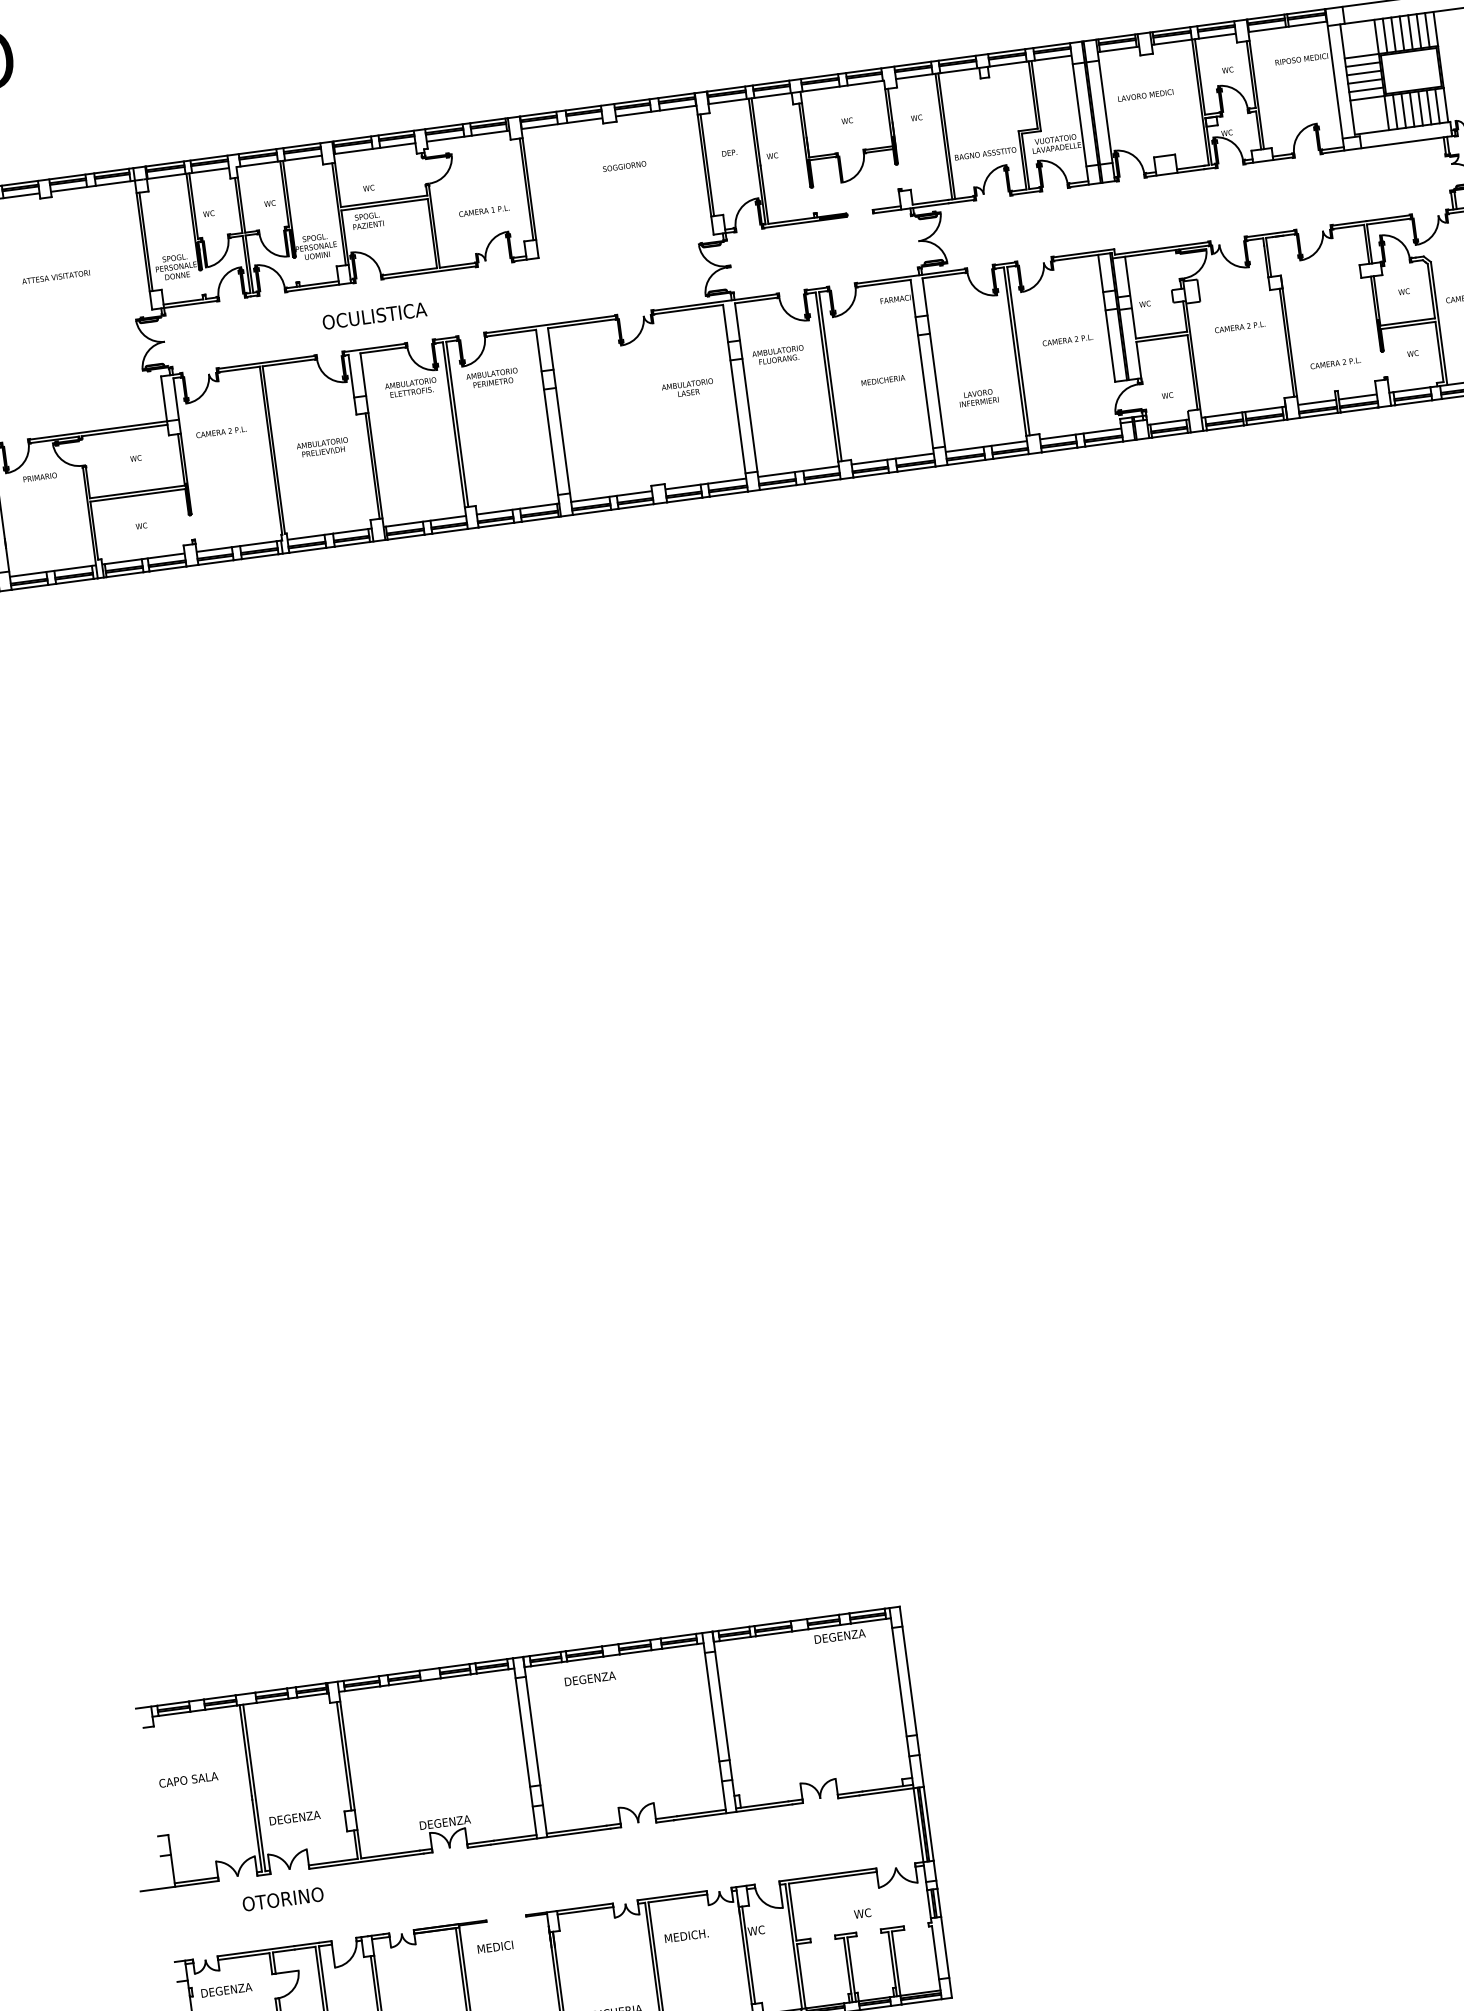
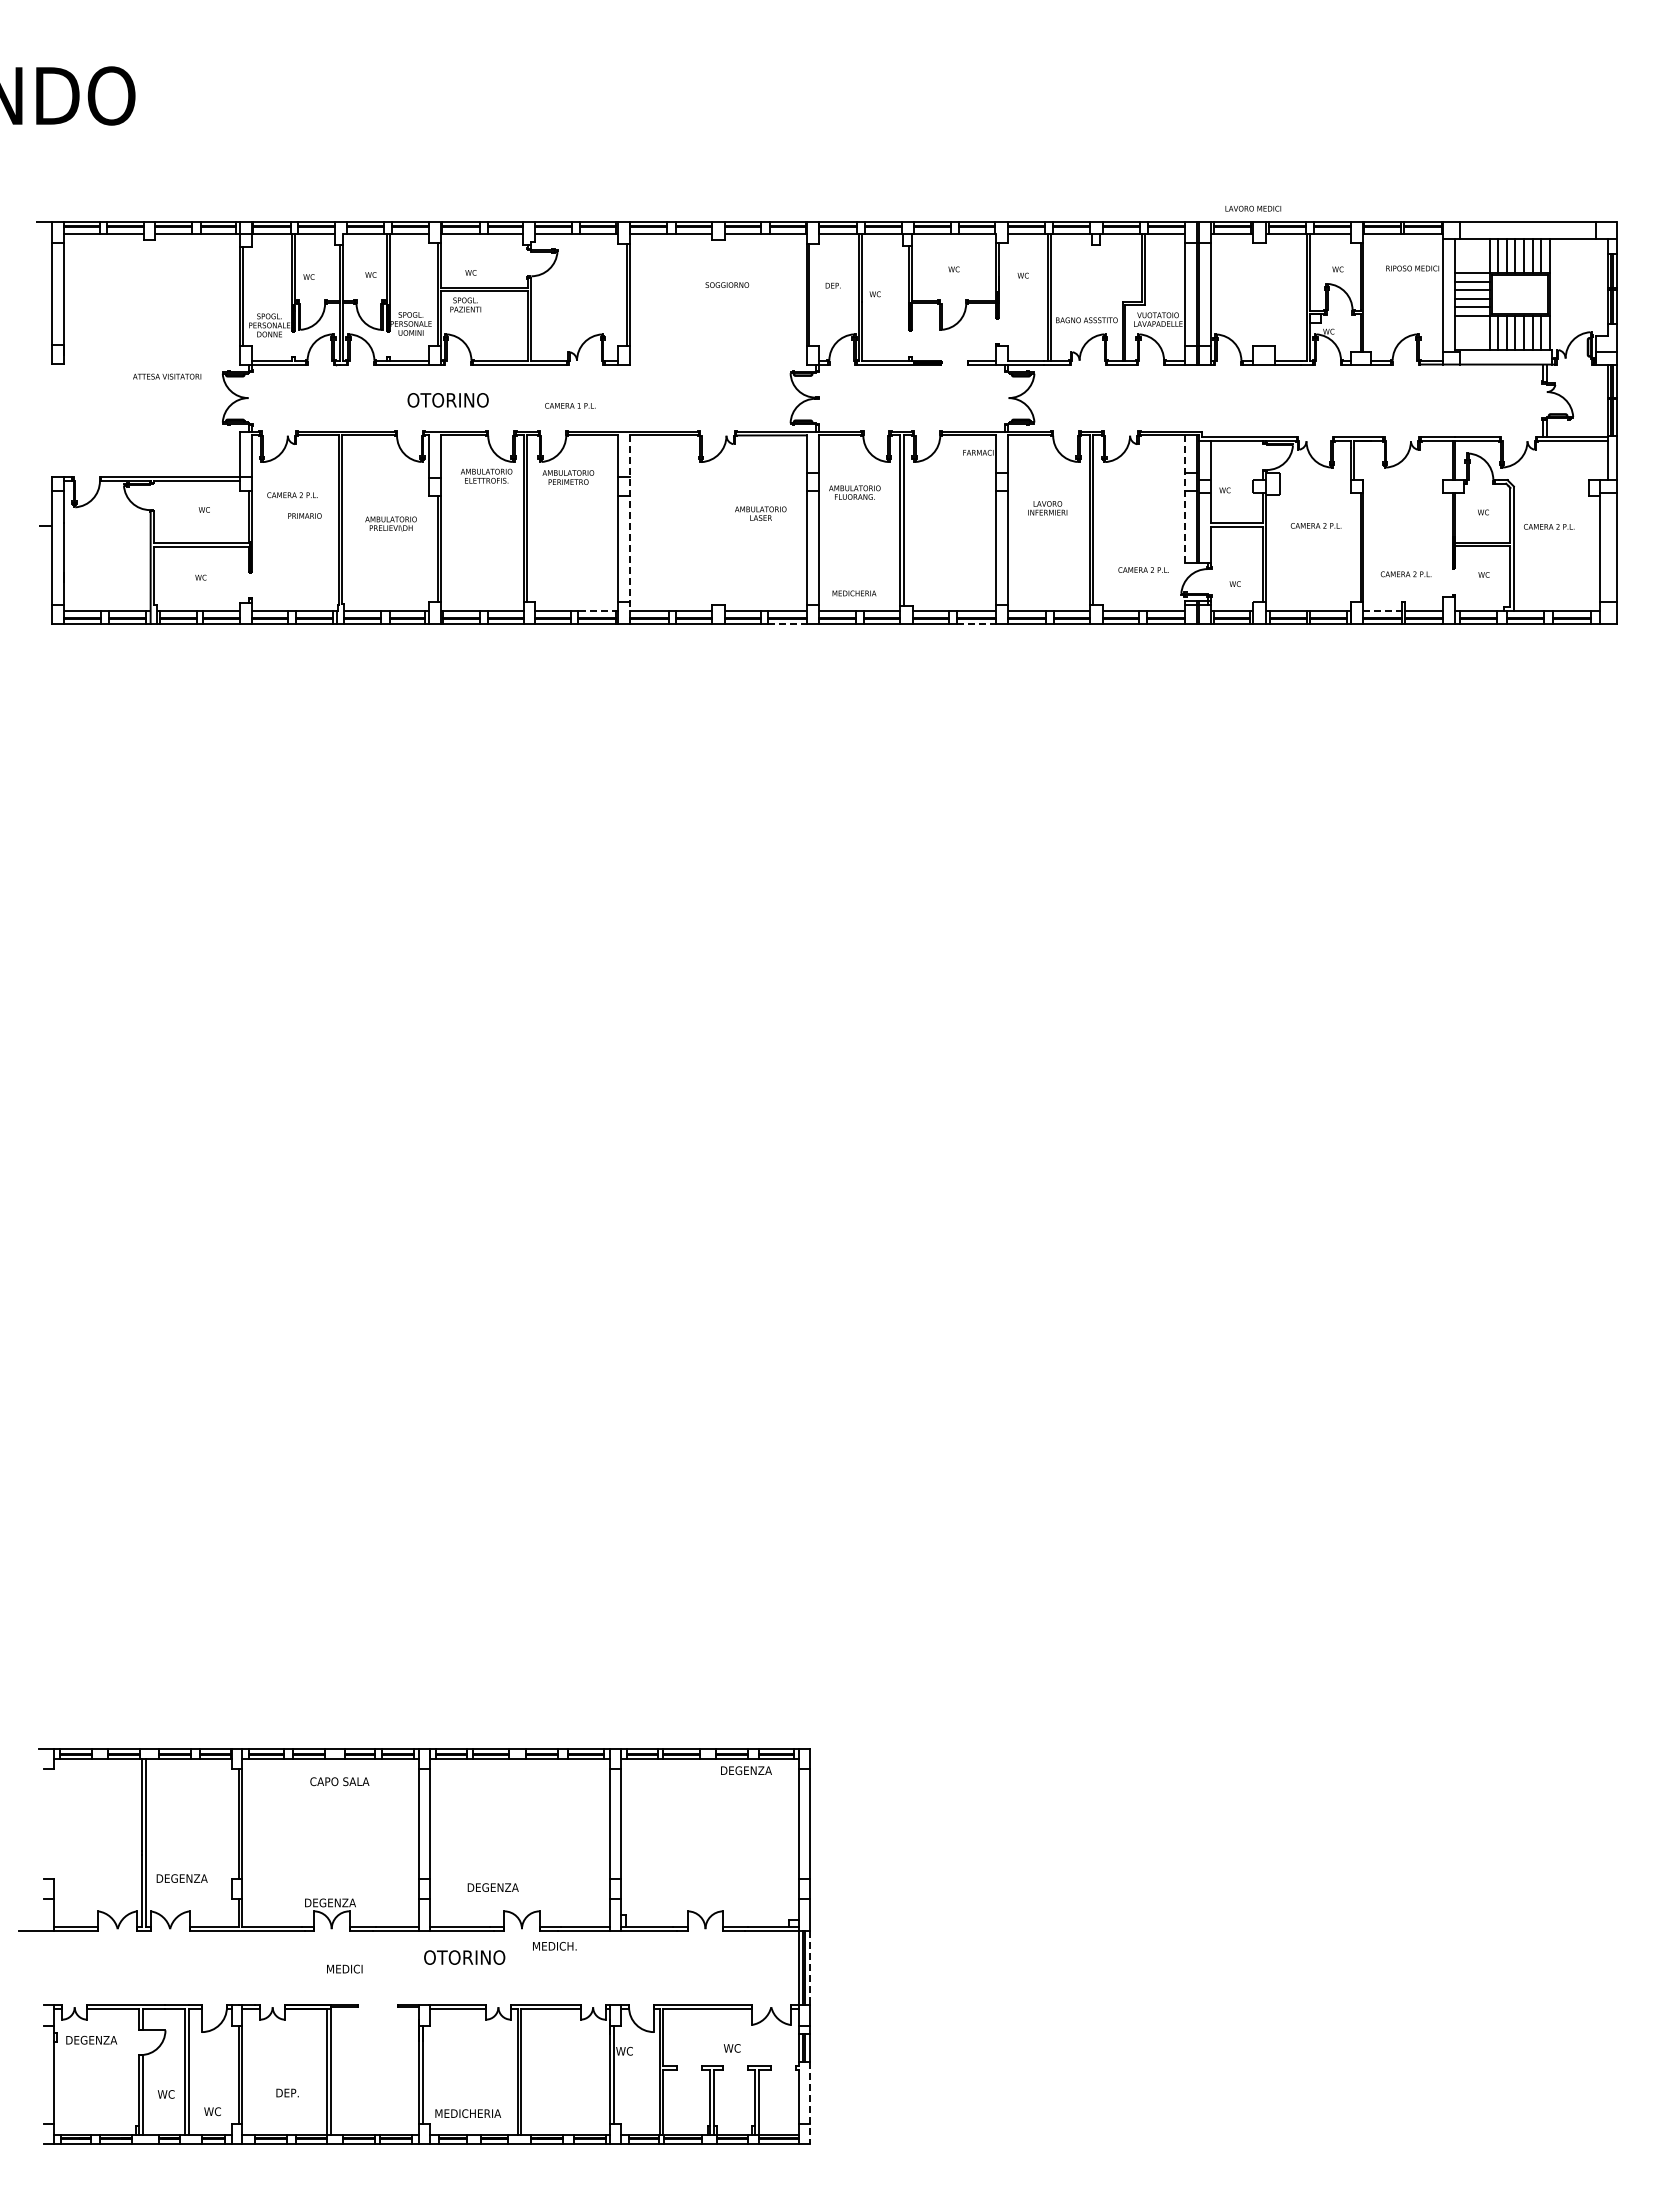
text: (1145, 95) -> (1253, 208), moved
text: (484, 210) -> (570, 405), moved
text: (56, 276) -> (167, 376), moved
text: (381, 315) -> (466, 400), OCULISTICA -> OTORINO
line: (1107, 318) -> (1185, 499), solid -> dashed
text: (1067, 339) -> (1143, 569), moved
text: (883, 380) -> (854, 593), moved
text: (978, 398) -> (1047, 508), moved
line: (1318, 402) -> (1383, 610), solid -> dashed
line: (559, 415) -> (629, 523), solid -> dashed
line: (917, 468) -> (977, 623), solid -> dashed
text: (39, 476) -> (304, 515), moved
line: (729, 493) -> (787, 623), solid -> dashed
line: (539, 506) -> (598, 610), solid -> dashed
text: (589, 1678) -> (492, 1887), moved
text: (188, 1779) -> (339, 1781), moved
line: (928, 1824) -> (809, 1968), solid -> dashed
text: (282, 1899) -> (464, 1957), moved
text: (686, 1936) -> (554, 1946), moved
text: (495, 1946) -> (344, 1968), moved
line: (946, 1956) -> (809, 2102), solid -> dashed

